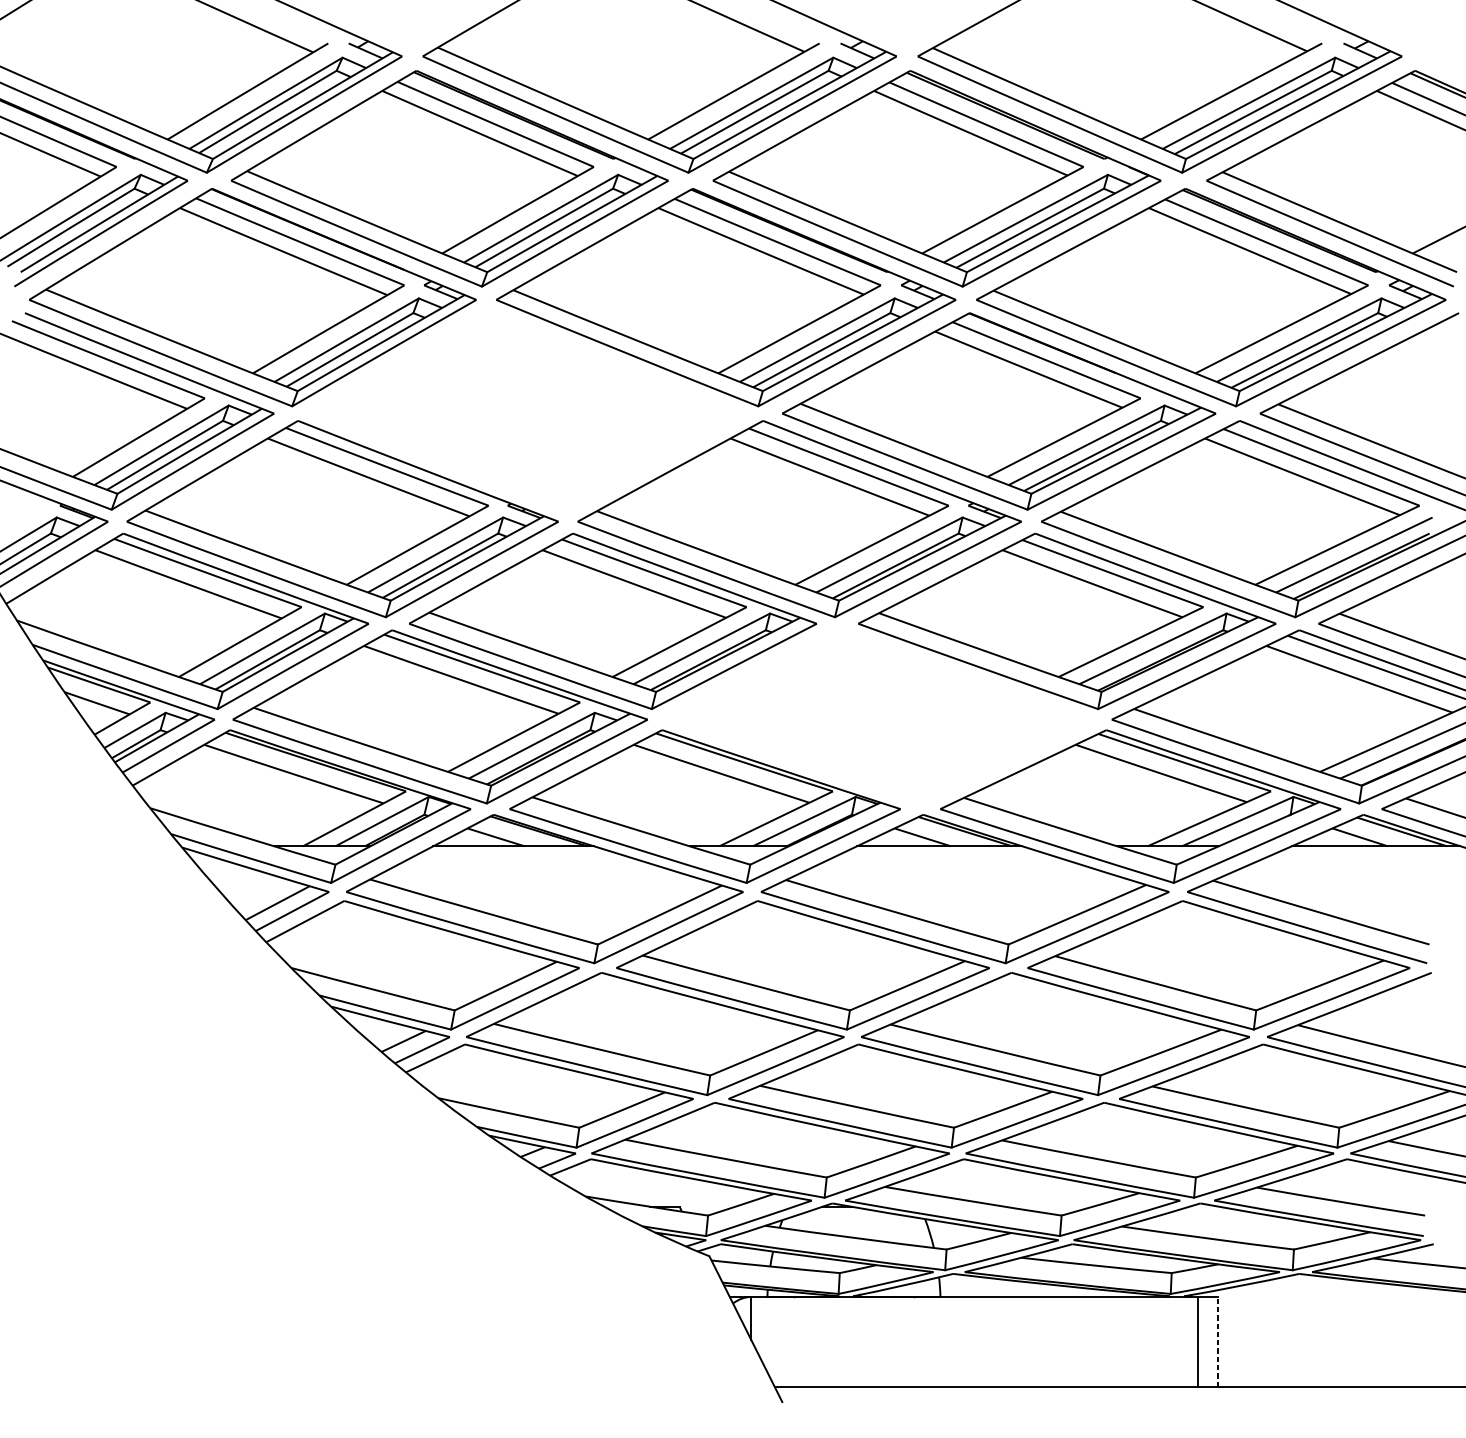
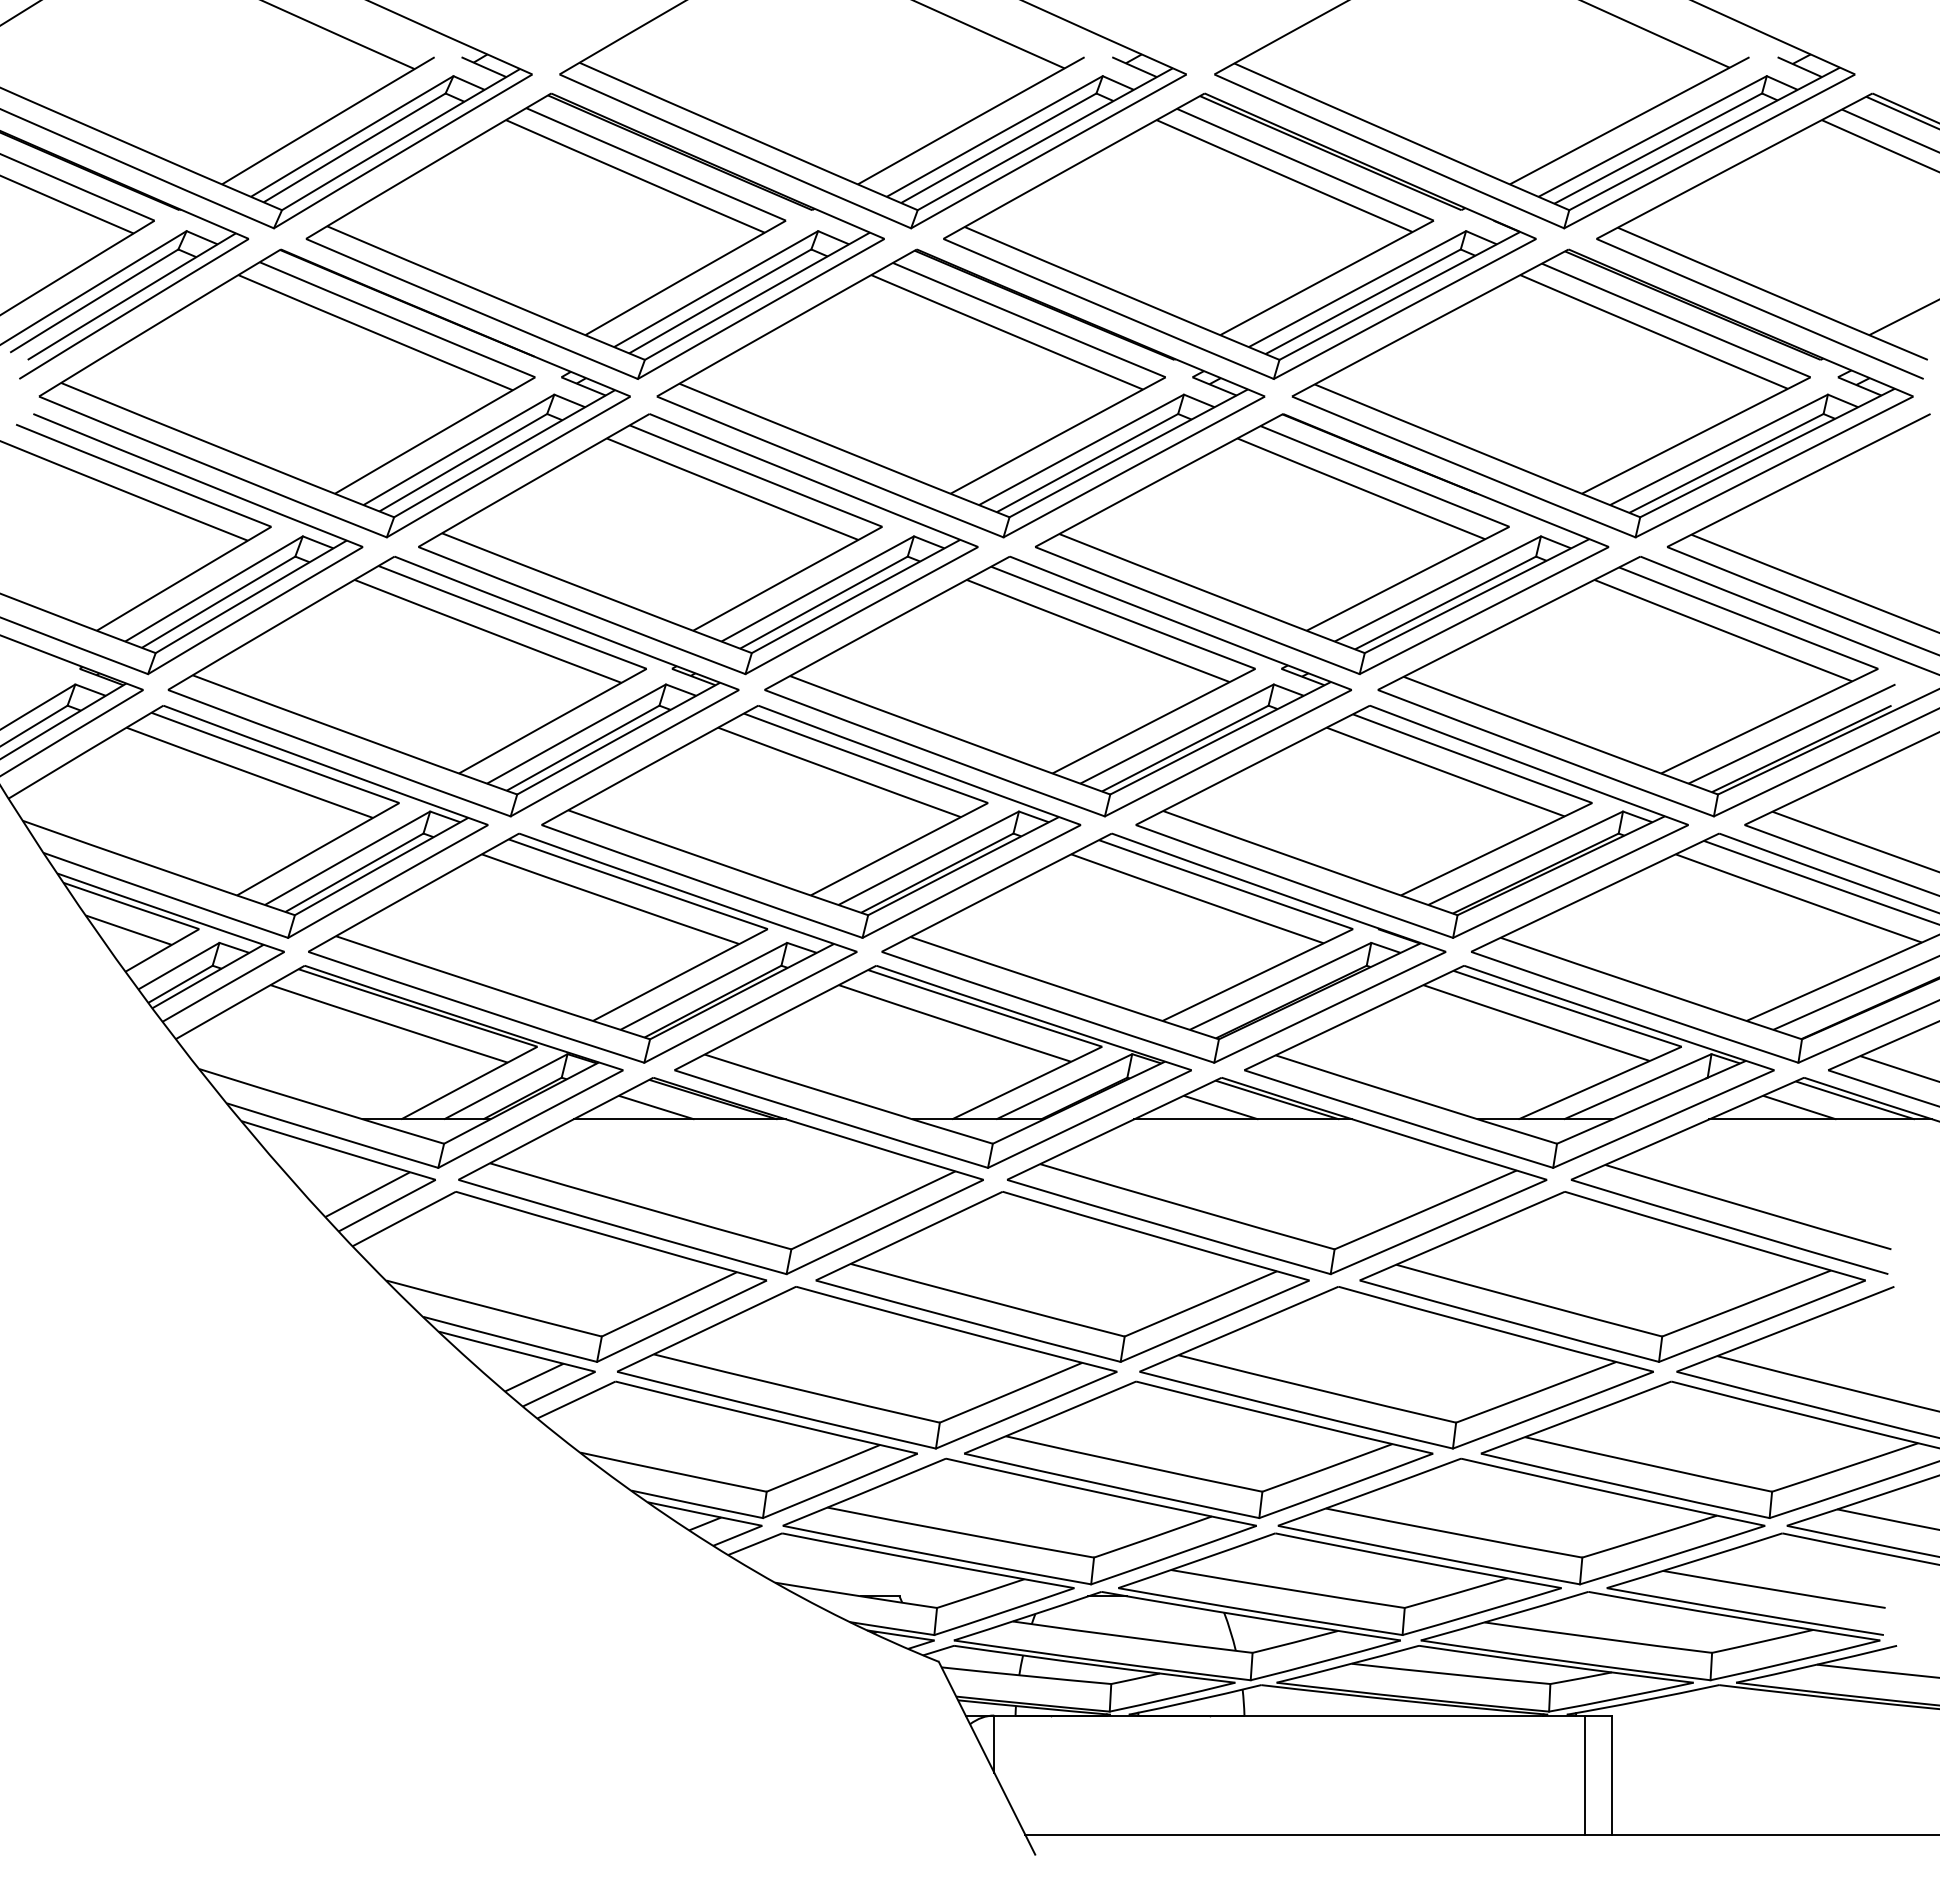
part: (527, 411) -> (698, 544), added
part: (879, 716) -> (1163, 947), added
line: (1218, 1342) -> (1612, 1775), dashed -> solid

